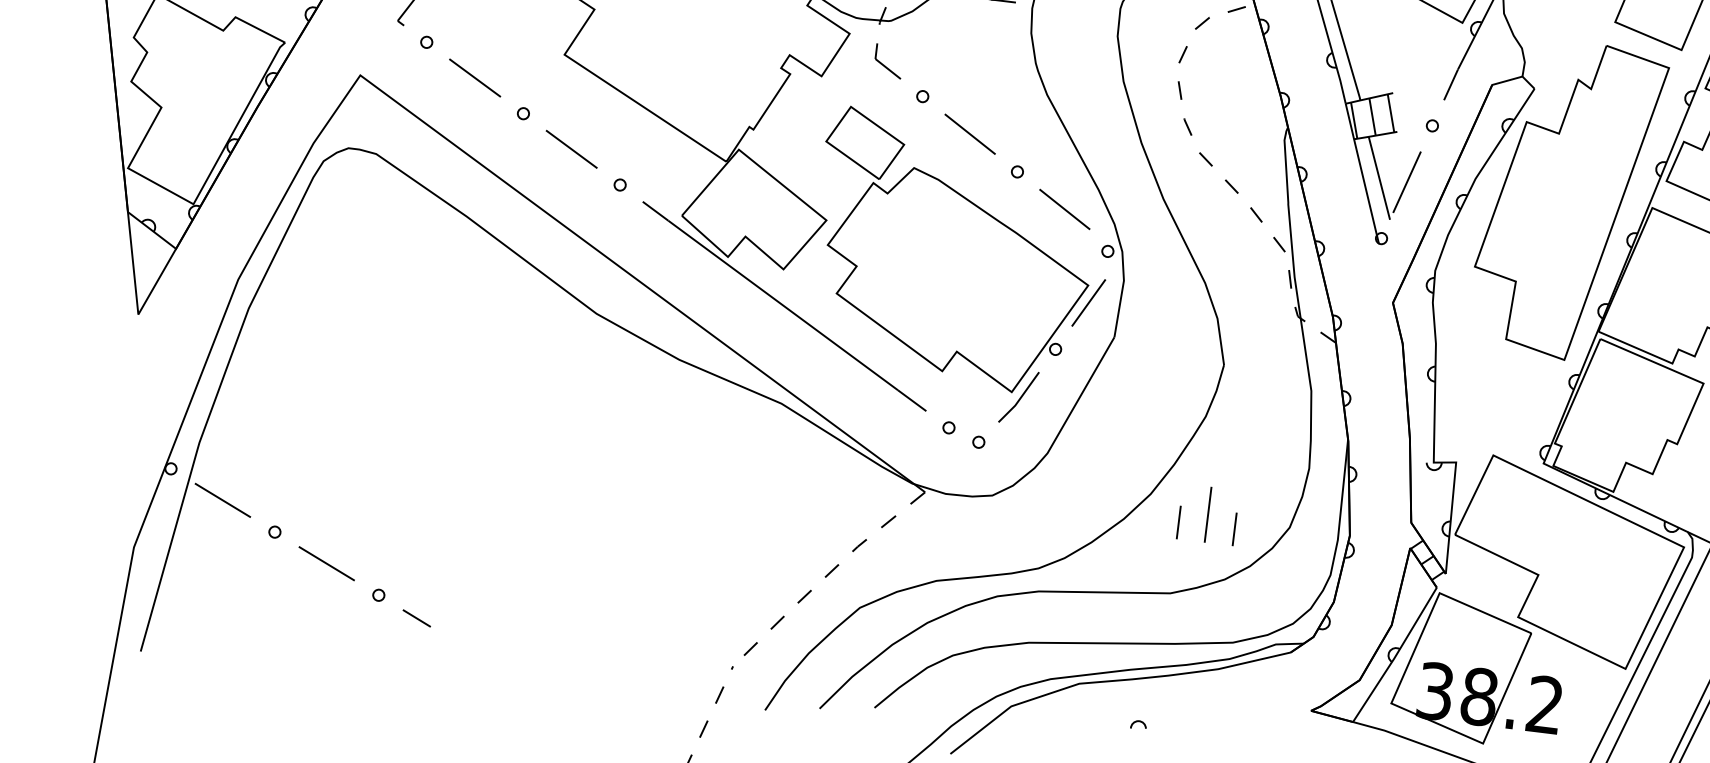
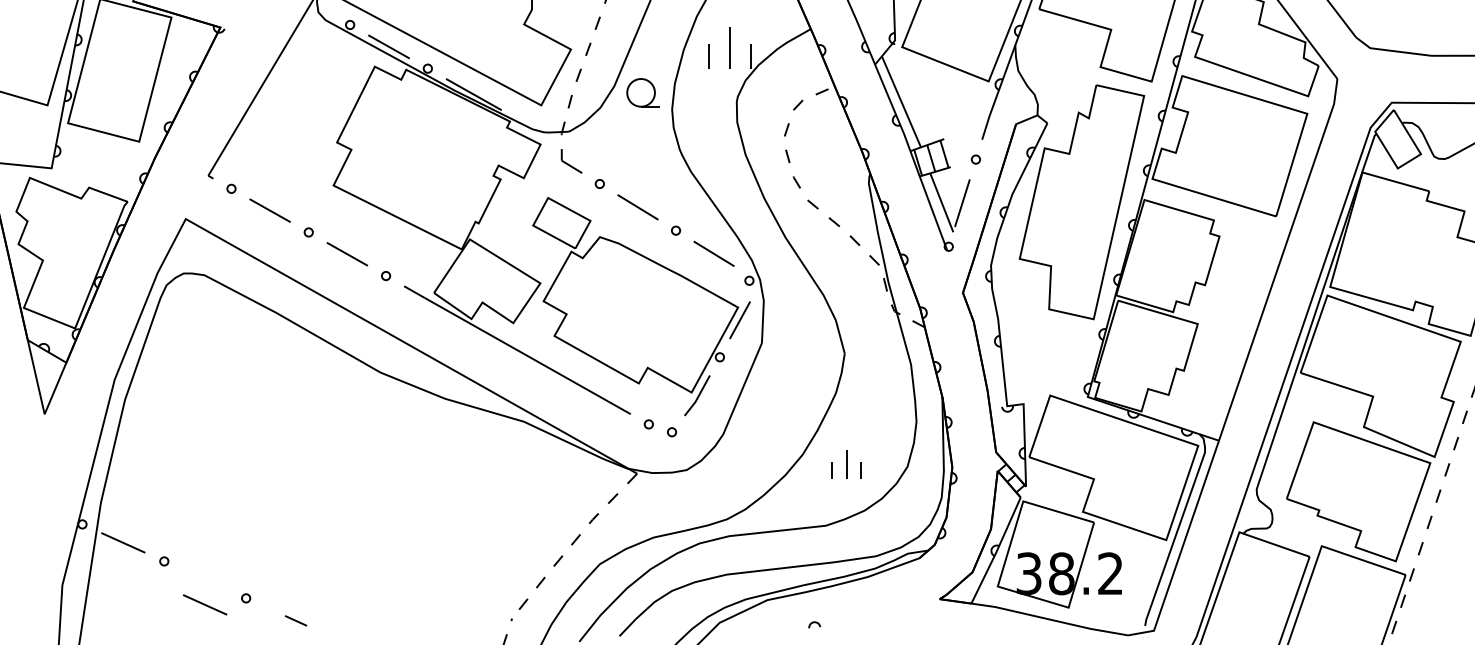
part: (1208, 514) -> (846, 464), size x0.7
line: (327, 563) -> (205, 604), moved
line: (417, 617) -> (296, 620), moved

